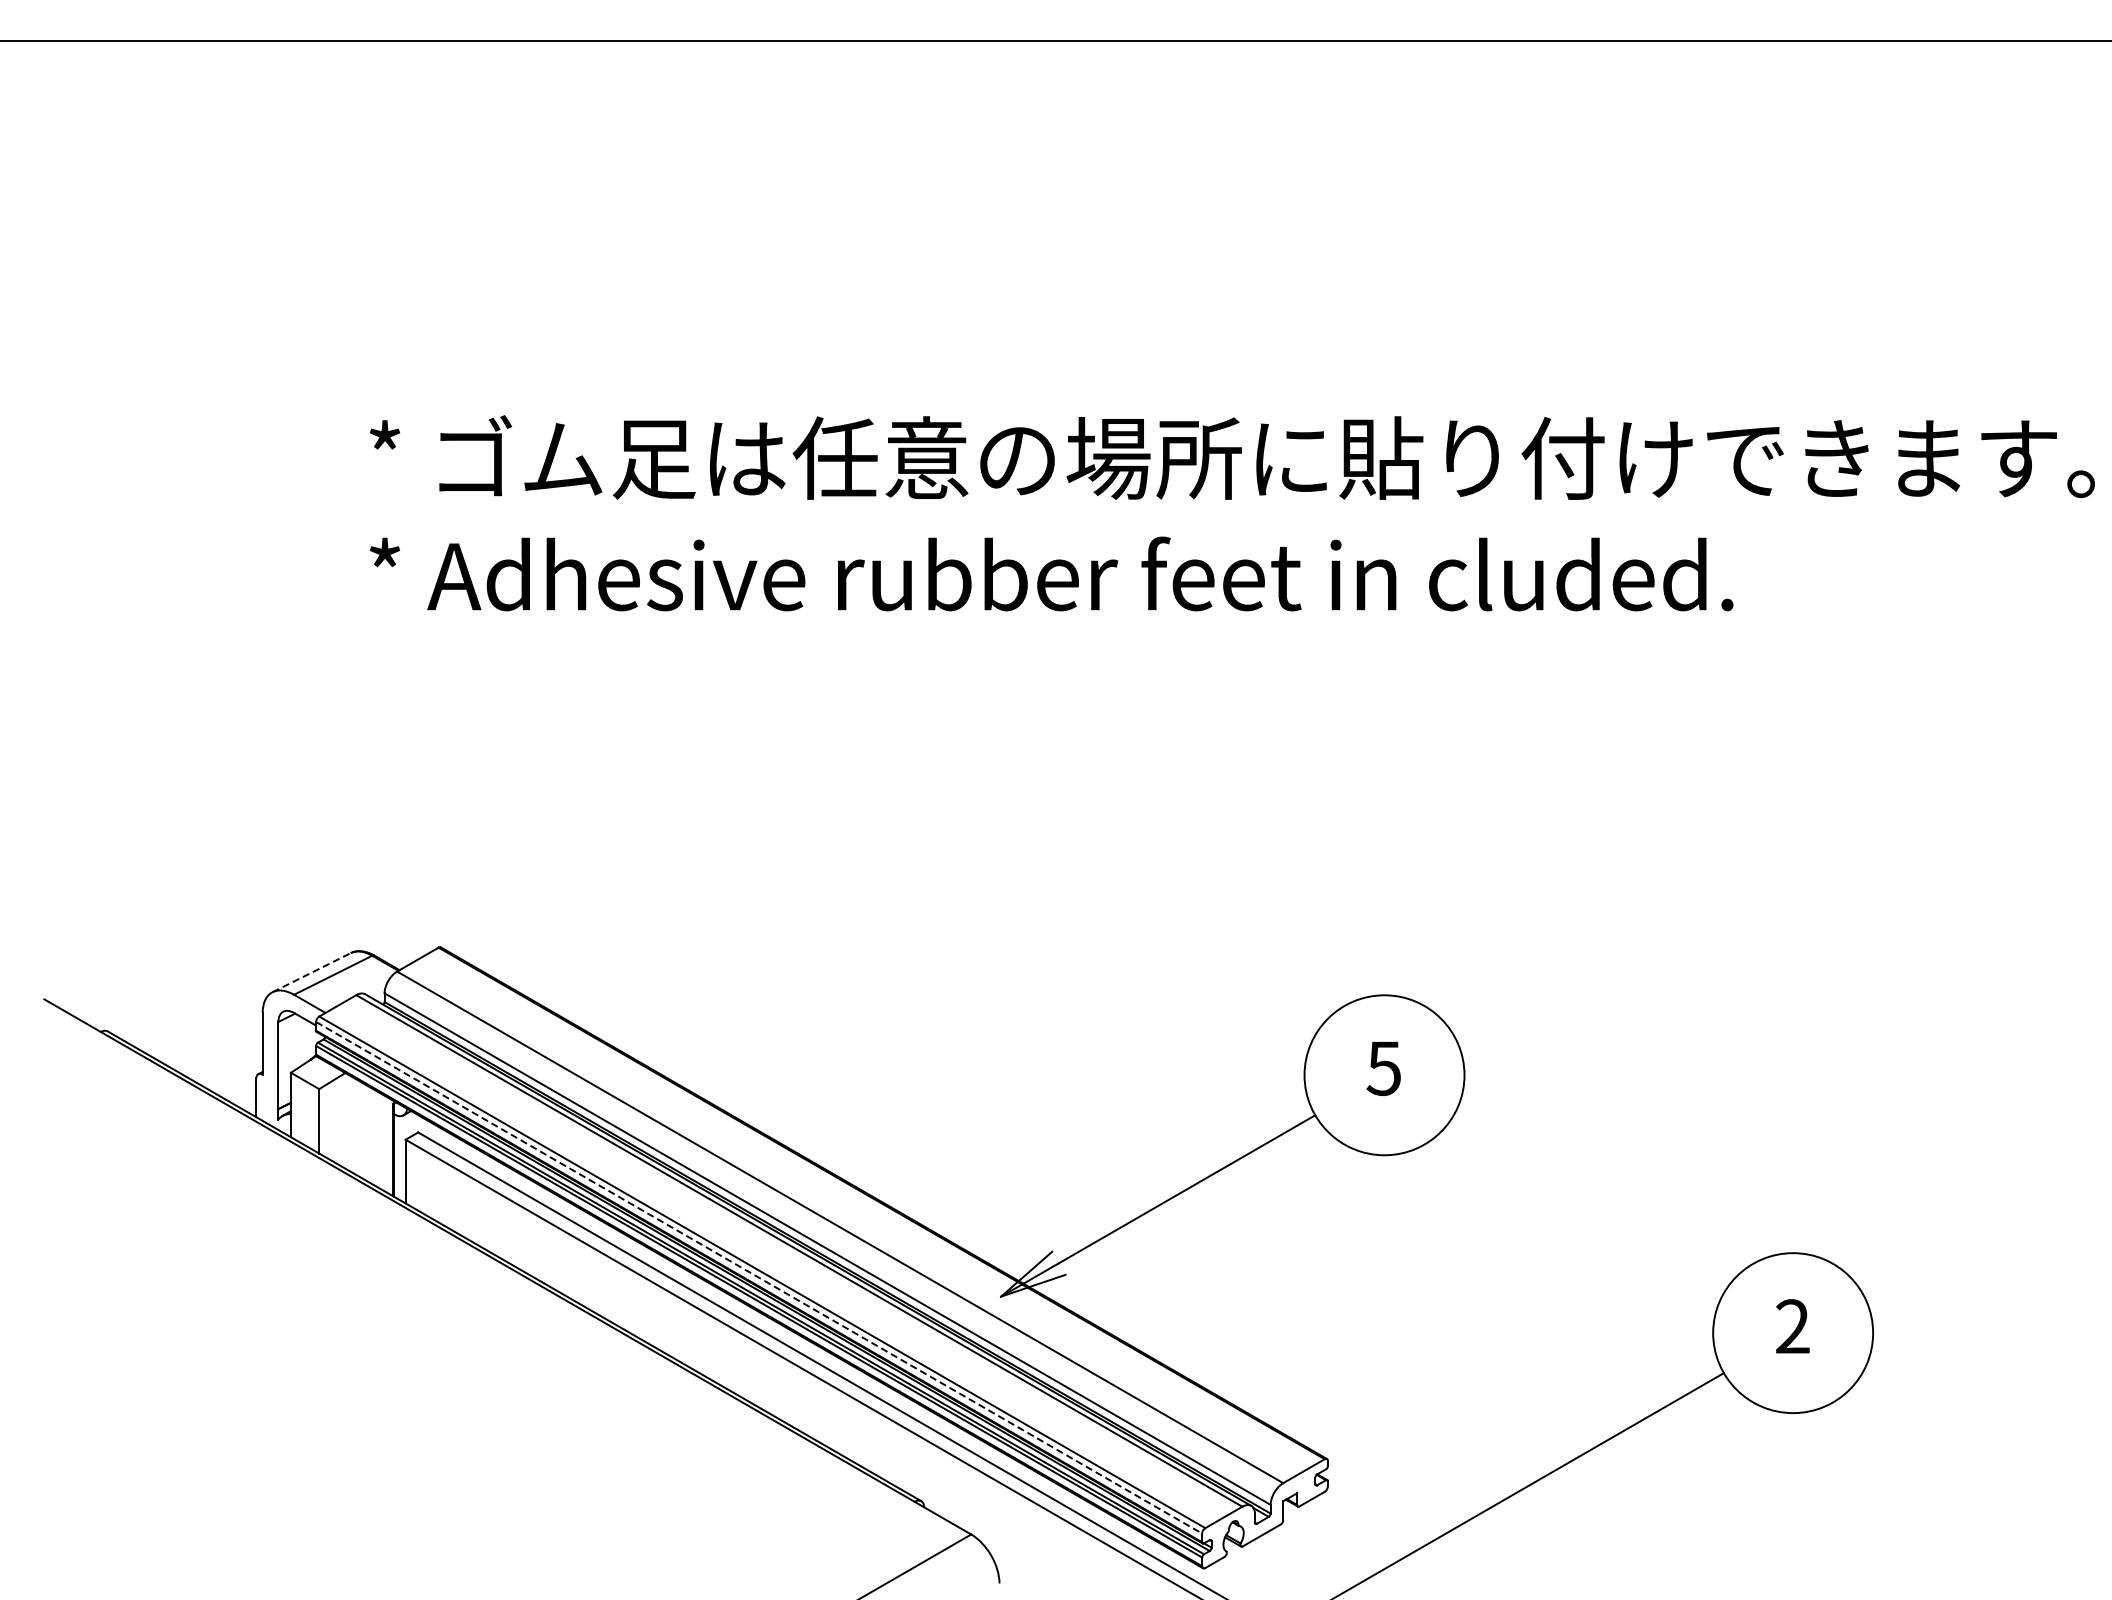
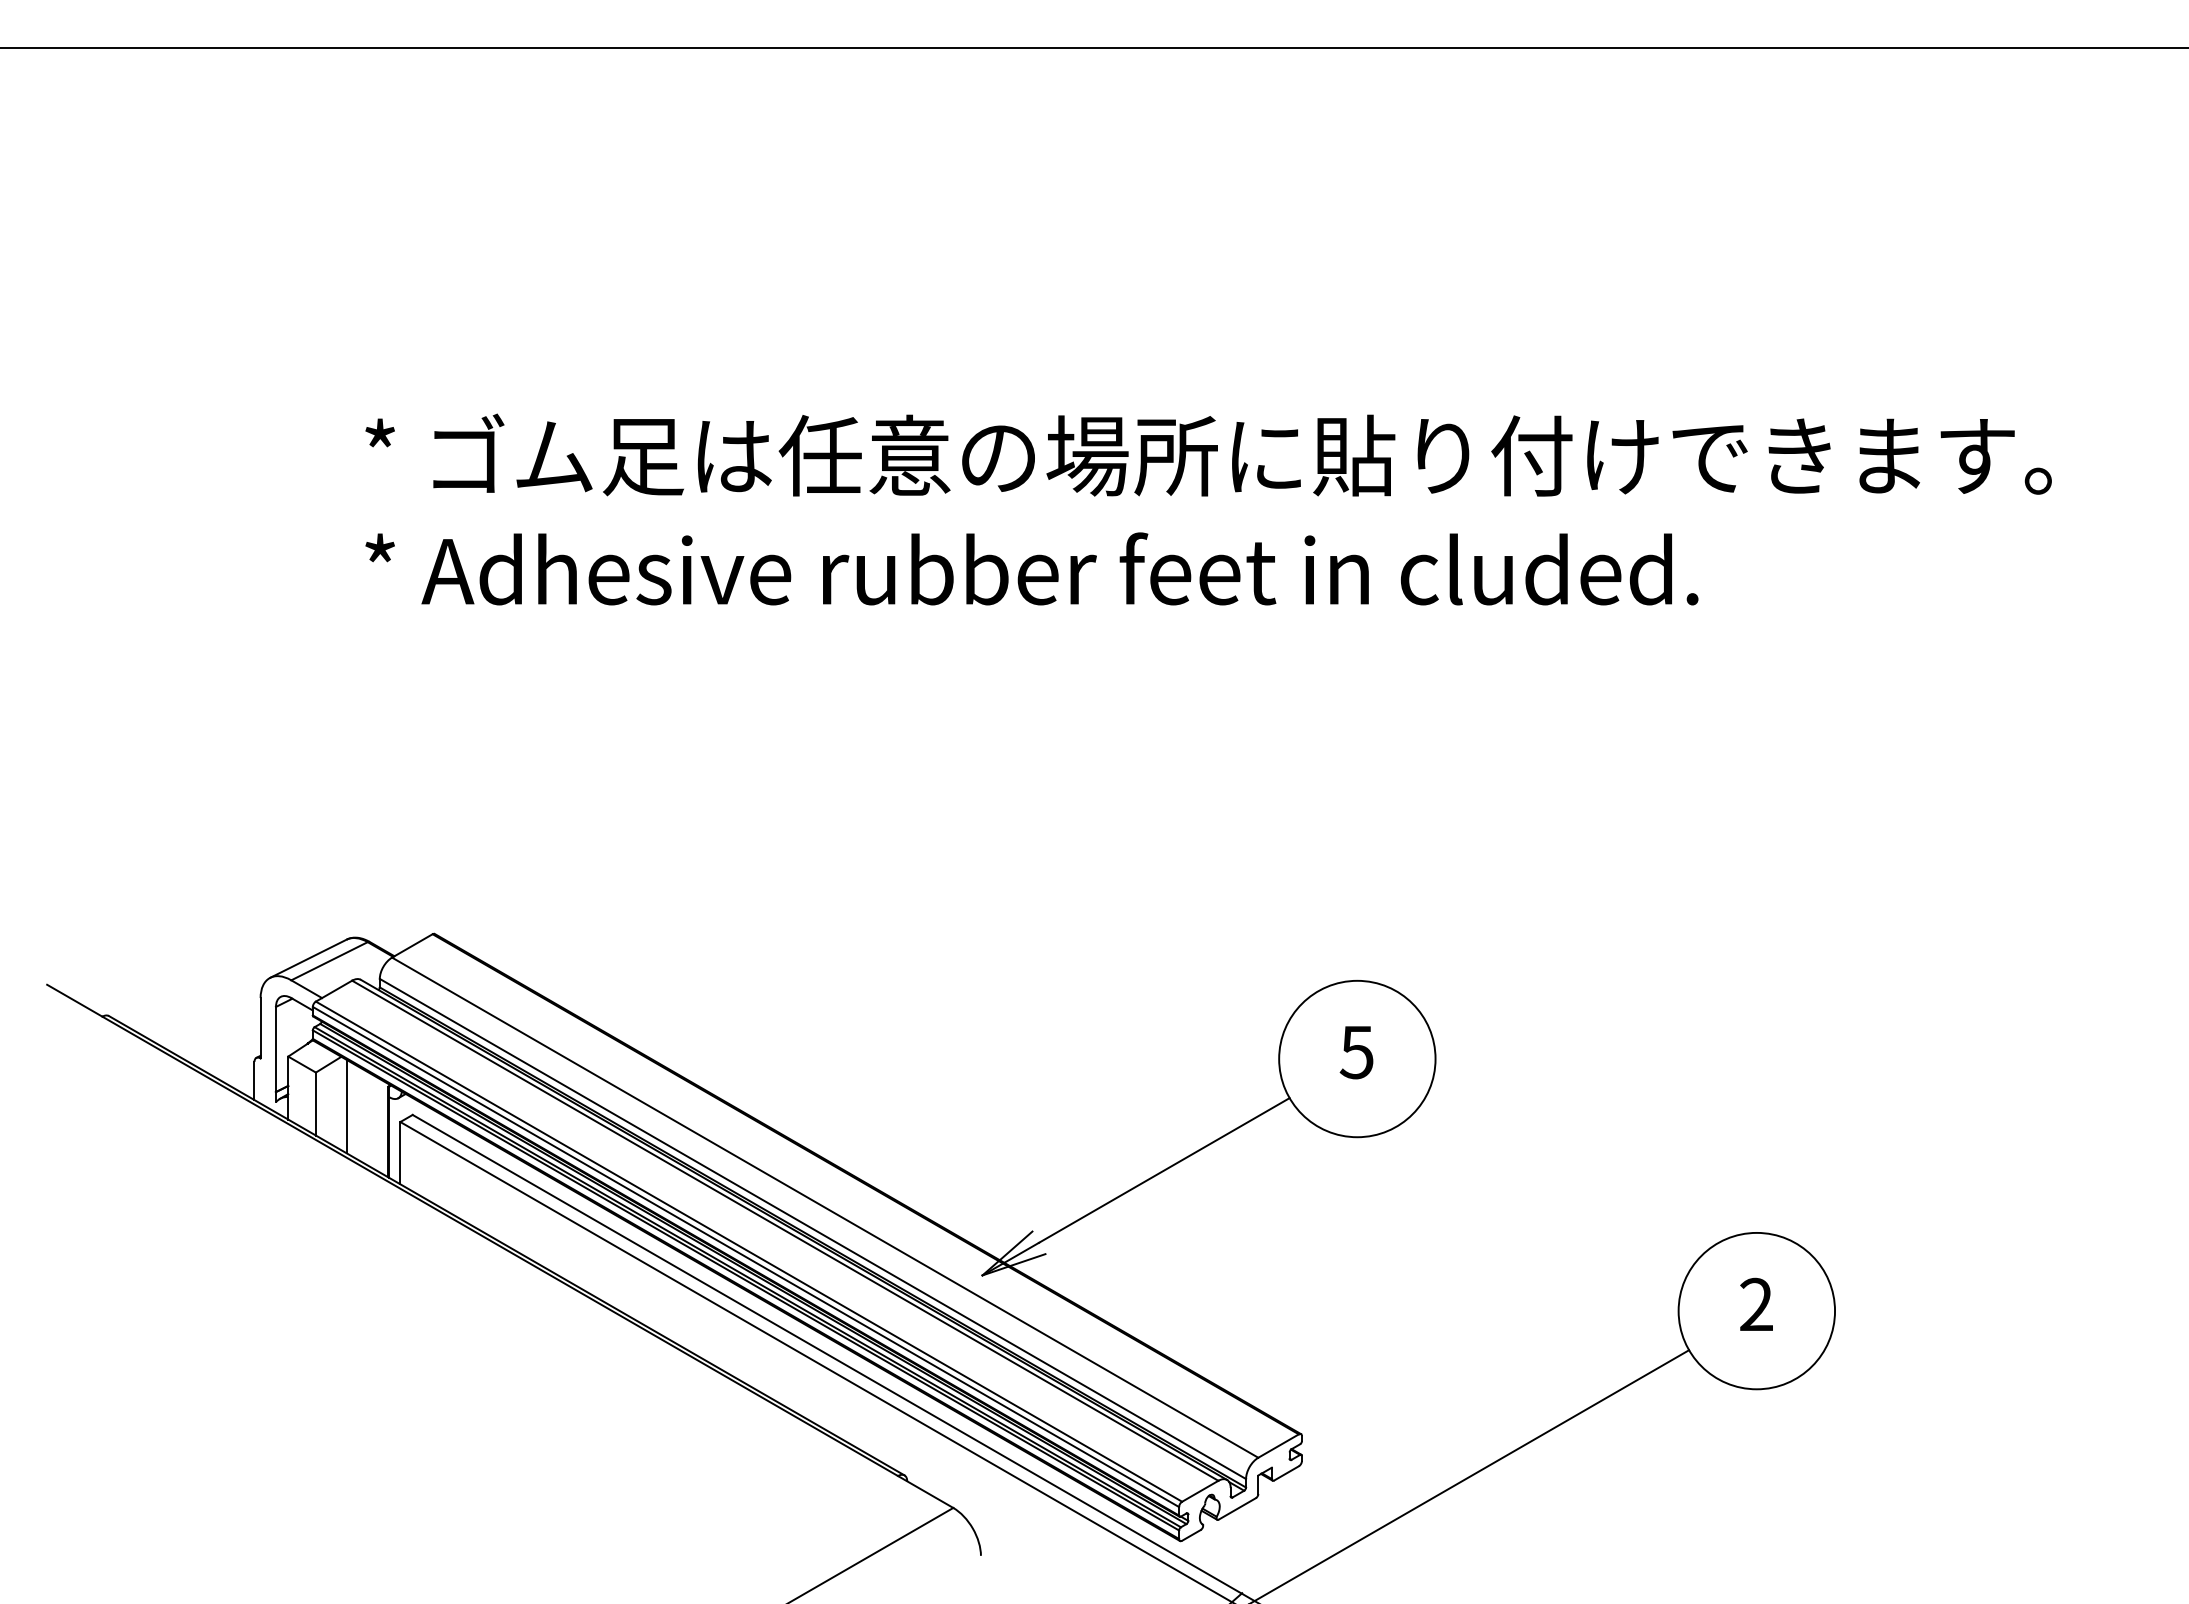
line: (311, 972) -> (308, 958), dashed -> solid
line: (350, 1123) -> (346, 1106), added
line: (759, 1278) -> (746, 1257), dashed -> solid

